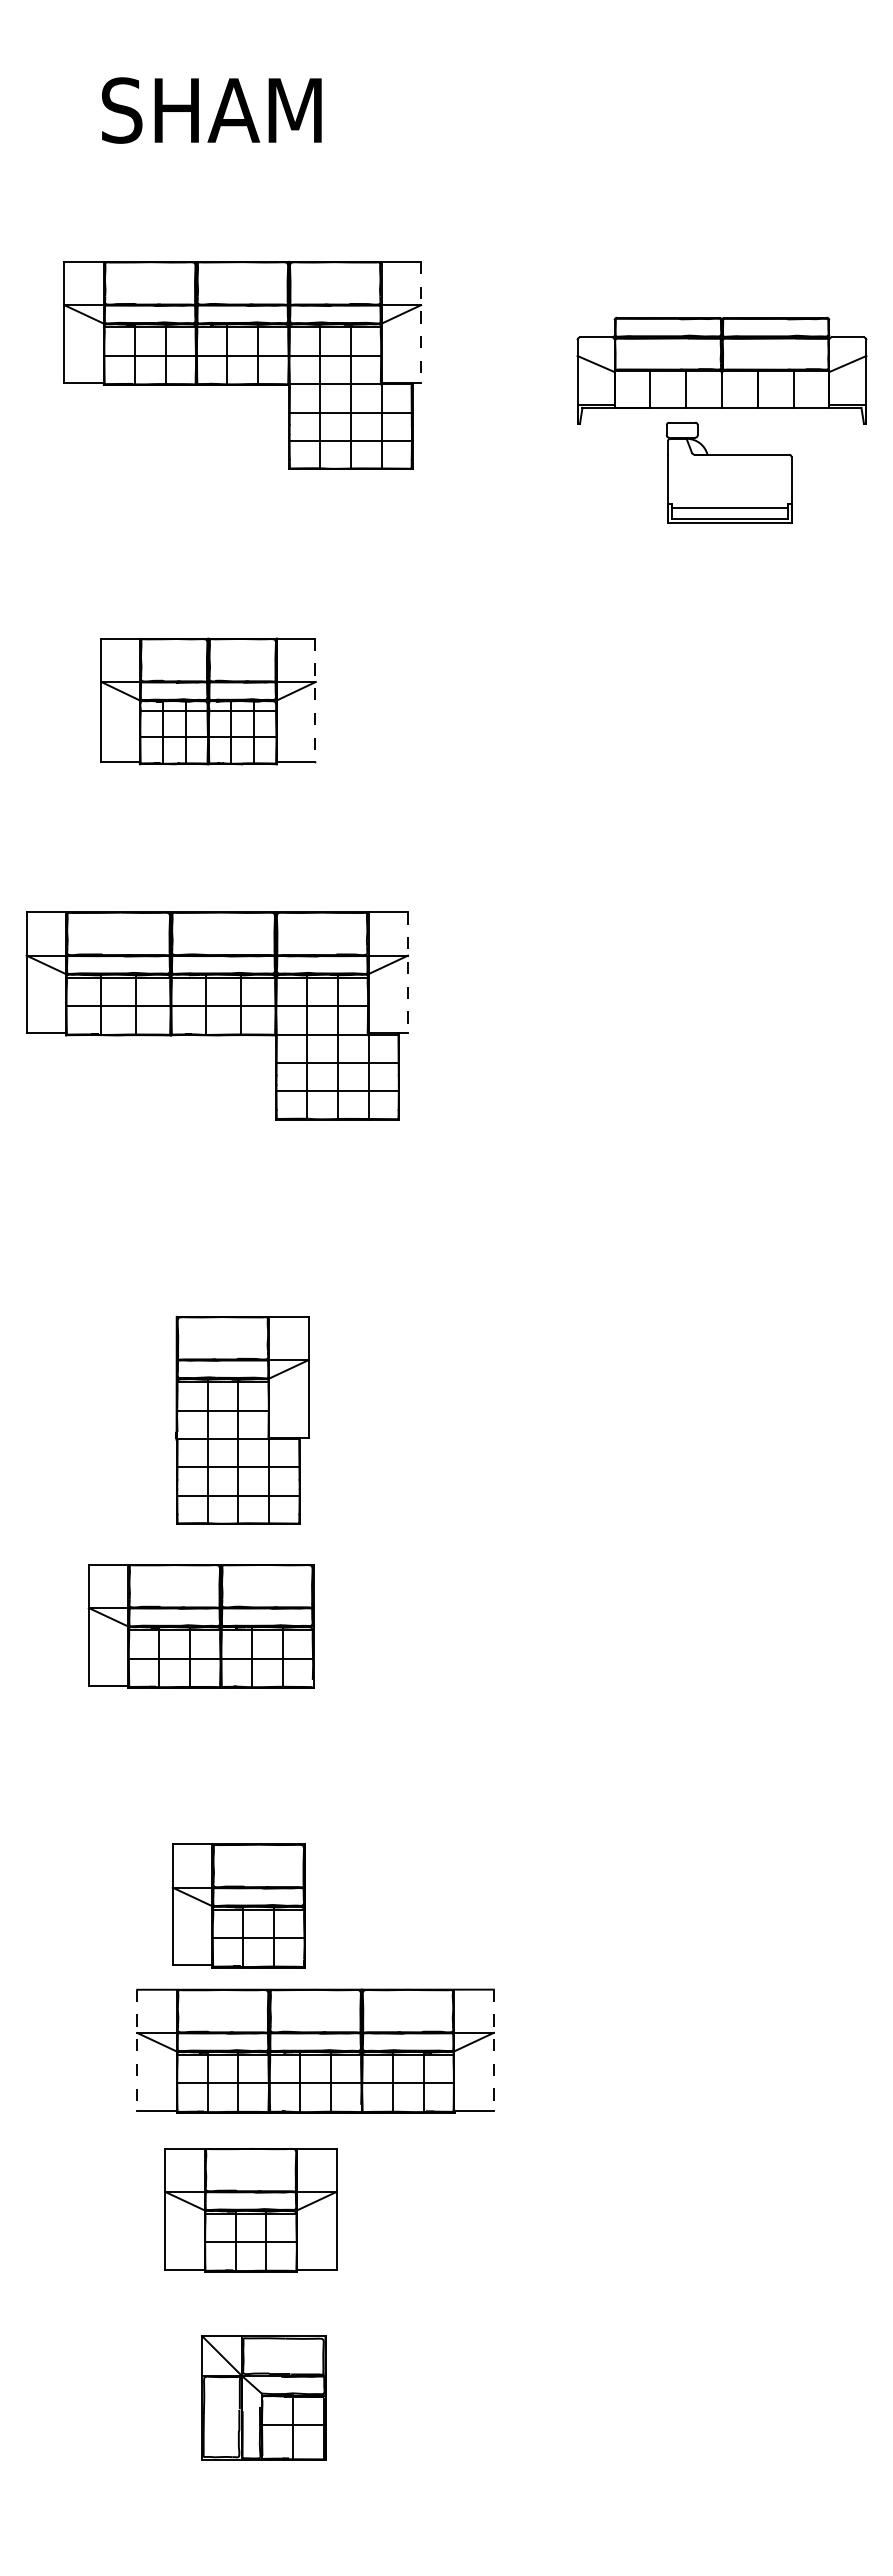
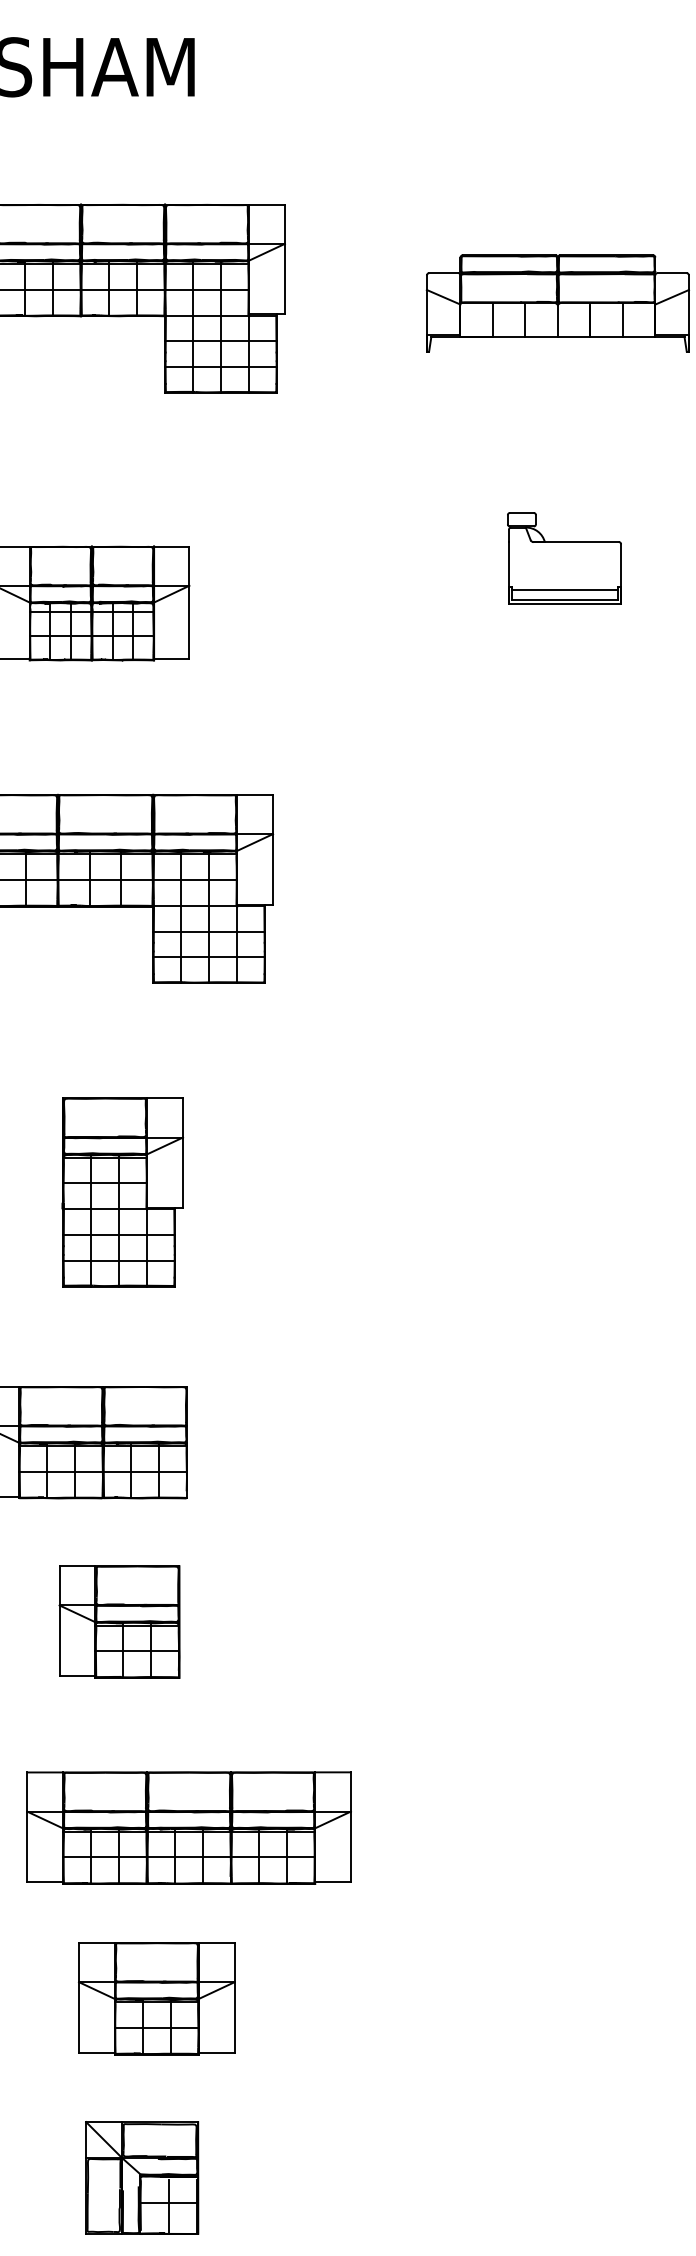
line: (421, 322) -> (285, 259), dashed -> solid
part: (729, 472) -> (564, 558), moved
line: (315, 700) -> (189, 602), dashed -> solid
line: (408, 973) -> (273, 850), dashed -> solid
part: (242, 1419) -> (122, 1191), moved
part: (238, 1905) -> (119, 1621), moved
line: (137, 2050) -> (27, 1827), dashed -> solid
line: (493, 2050) -> (350, 1827), dashed -> solid
part: (250, 2210) -> (156, 1999), moved
part: (263, 2397) -> (141, 2177), moved

